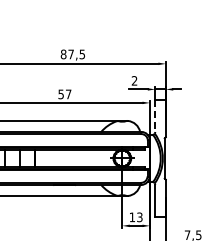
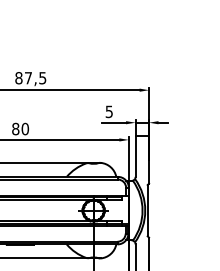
text: (134, 80) -> (109, 111), 2 -> 5
text: (64, 94) -> (20, 129), 57 -> 80
line: (155, 116) -> (135, 157), dashed -> solid

